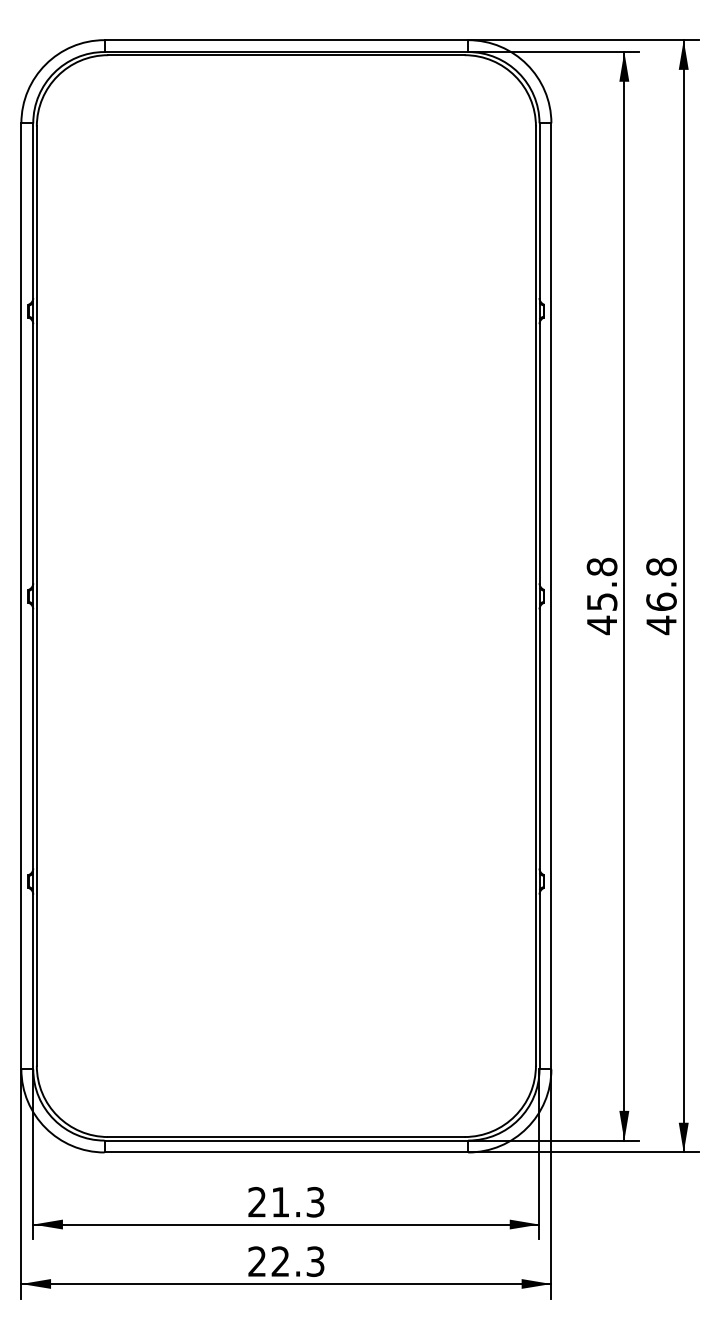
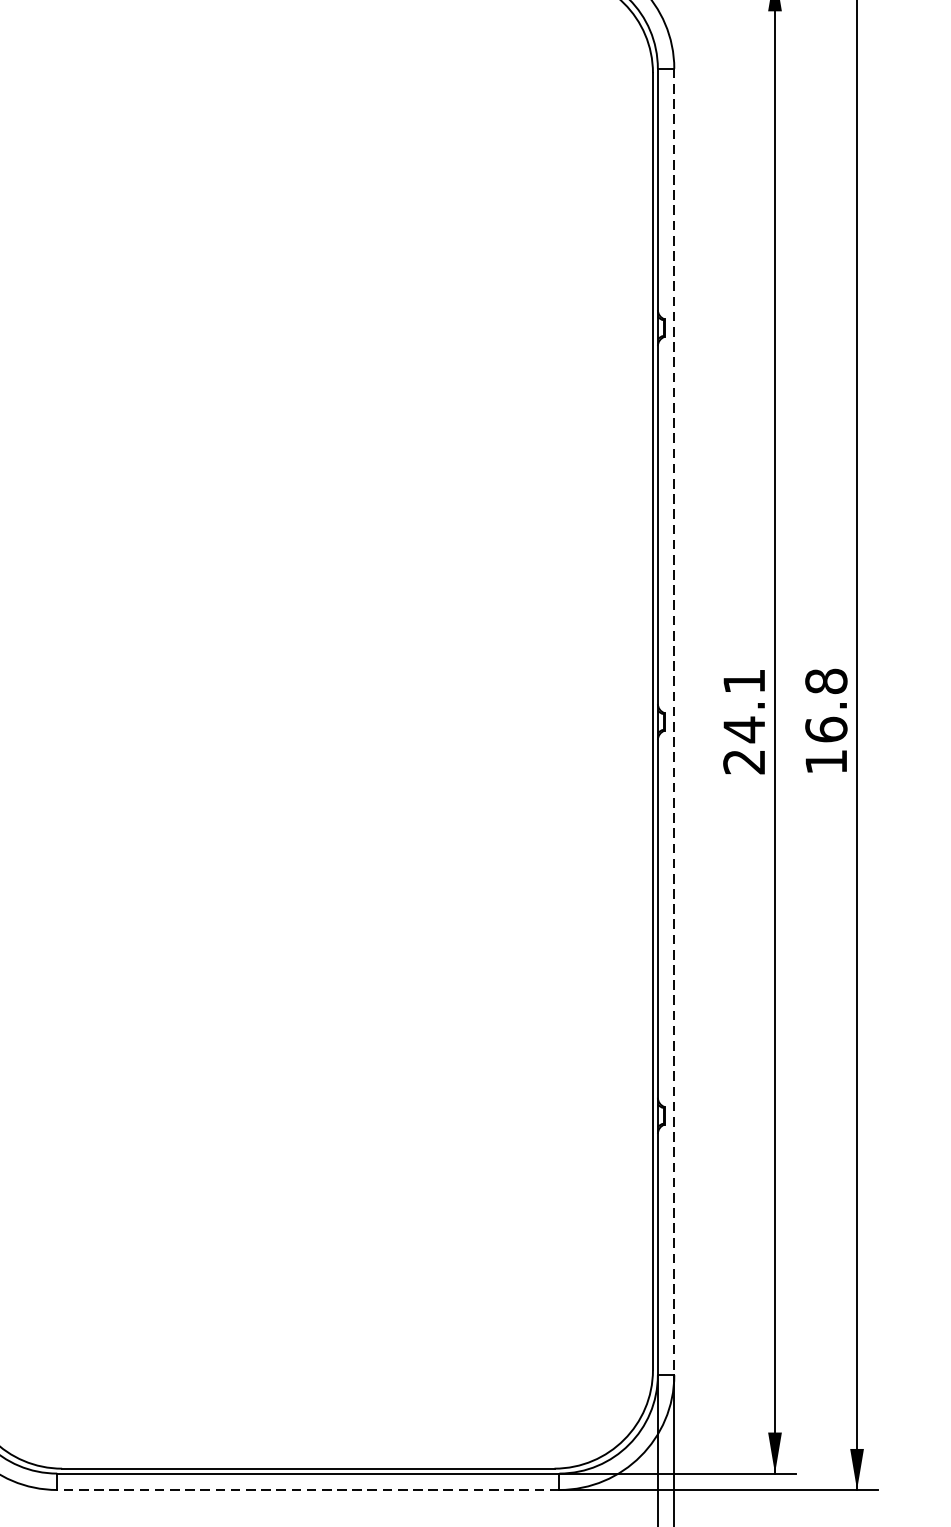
line: (551, 596) -> (674, 722), solid -> dashed
text: (601, 596) -> (743, 722), 45.8 -> 24.1
text: (661, 625) -> (826, 762), 46.8 -> 16.8
line: (286, 1152) -> (308, 1490), solid -> dashed

